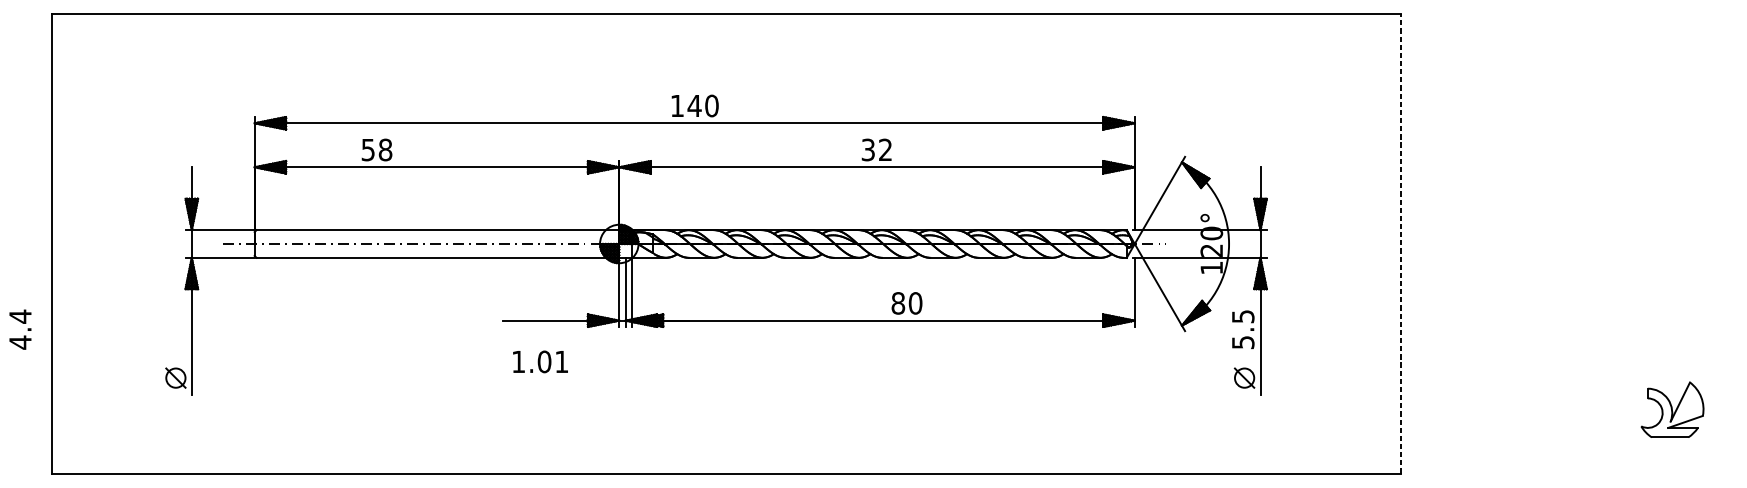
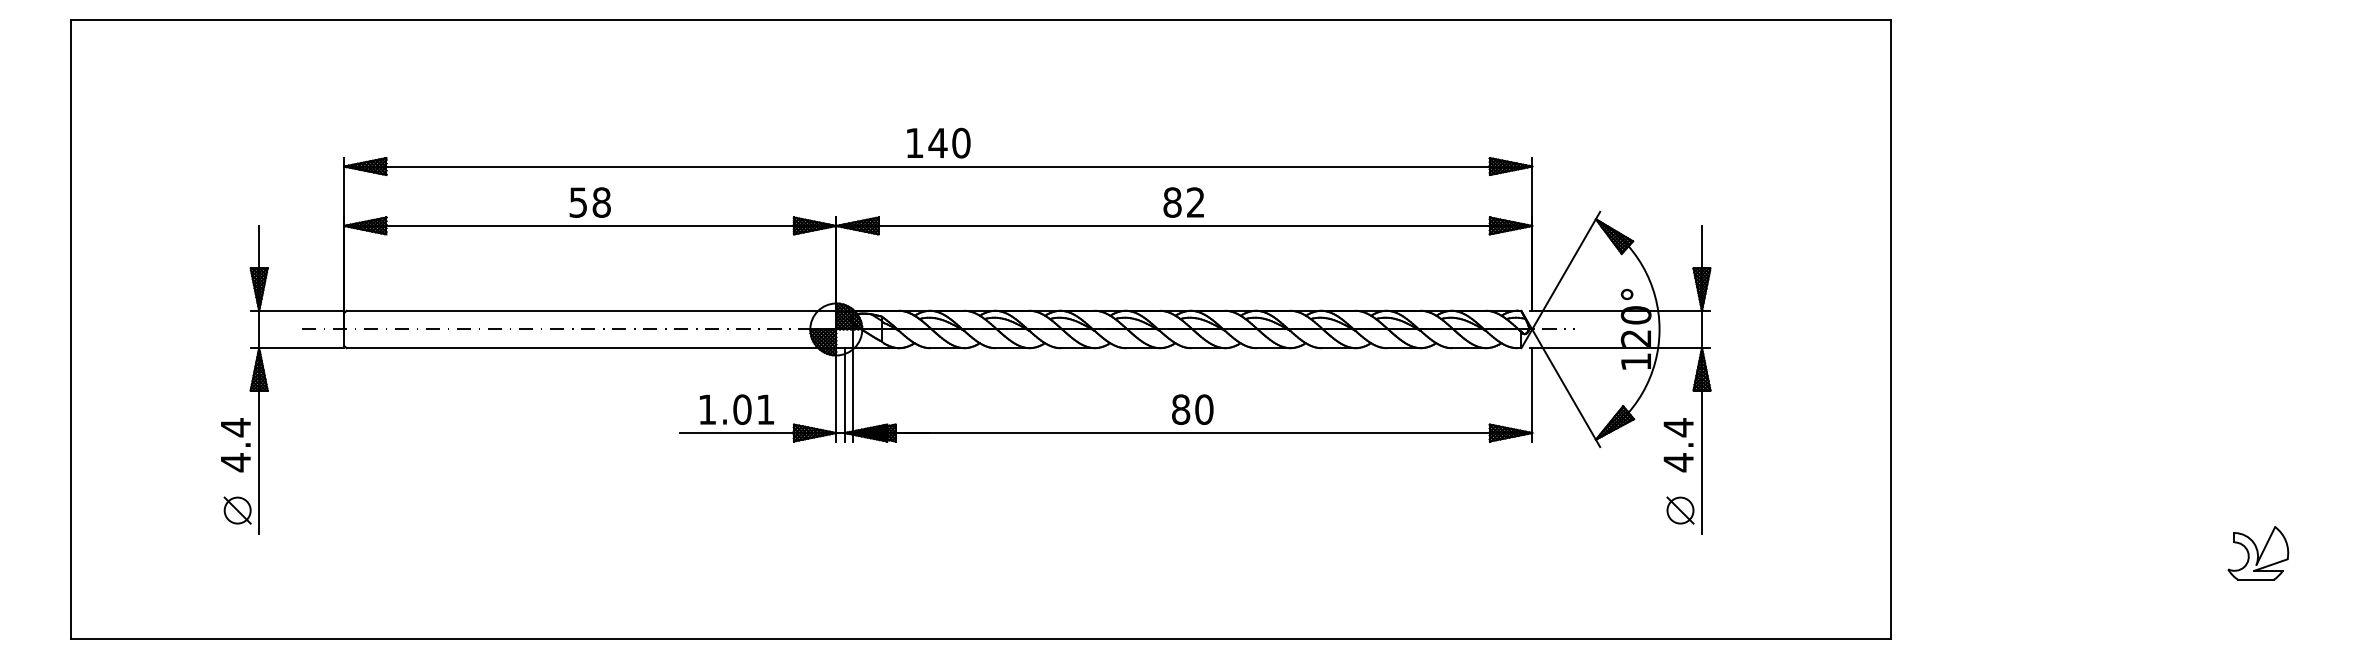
text: (376, 149) -> (589, 202), moved
text: (868, 149) -> (1172, 202), 32 -> 82
line: (1400, 244) -> (1891, 329), dashed -> solid
text: (906, 303) -> (1192, 409), moved
text: (20, 329) -> (235, 445), moved
text: (1243, 329) -> (1678, 445), 5.5 -> 4.4
text: (540, 361) -> (737, 409), moved
part: (1672, 409) -> (2258, 553), size x0.71

